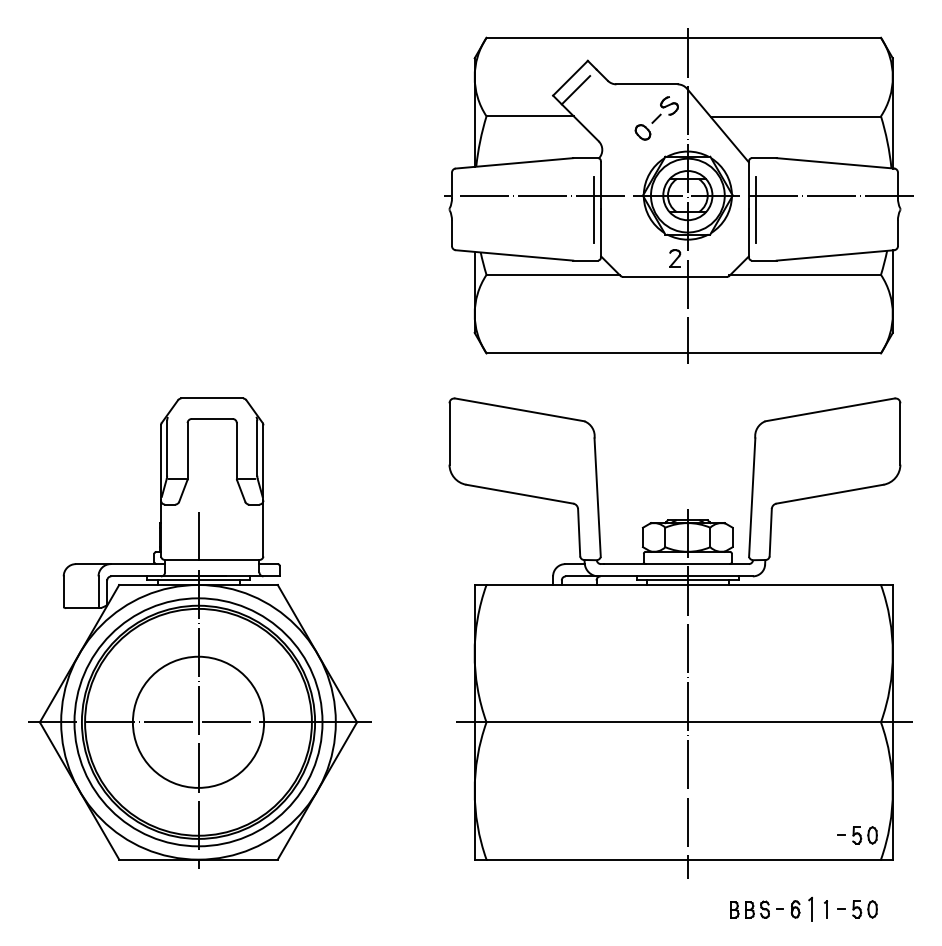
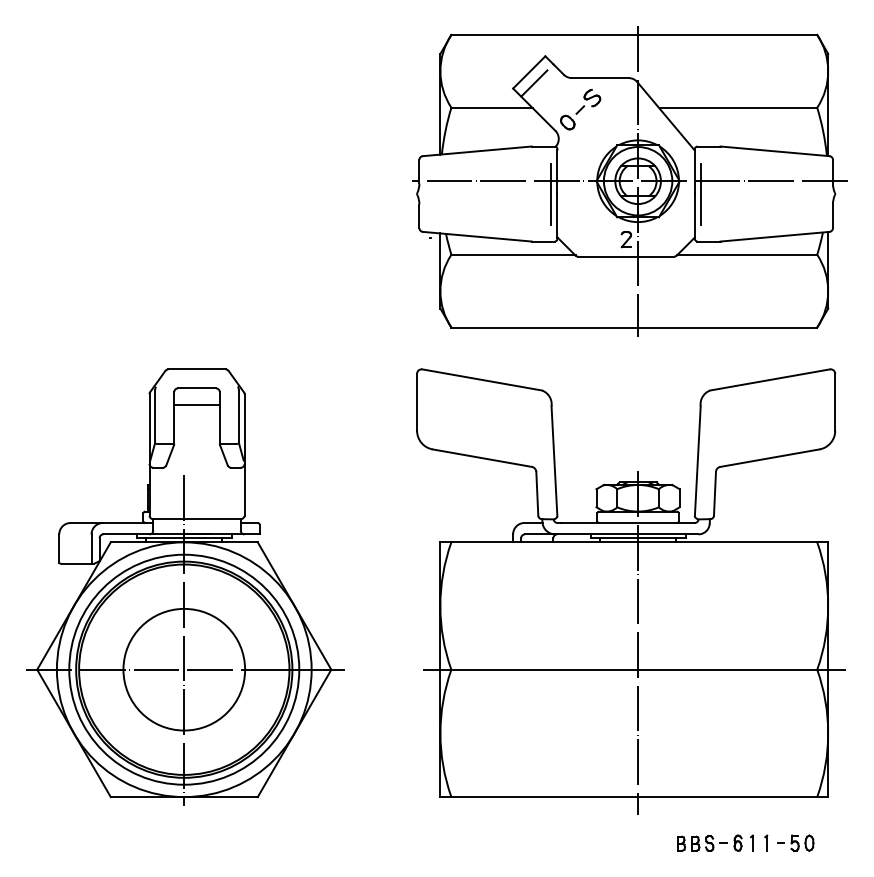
part: (656, 118) -> (580, 109), moved
line: (211, 436) -> (196, 404), added
part: (857, 835) -> (795, 774), removed
part: (810, 909) -> (751, 843), size x0.71

